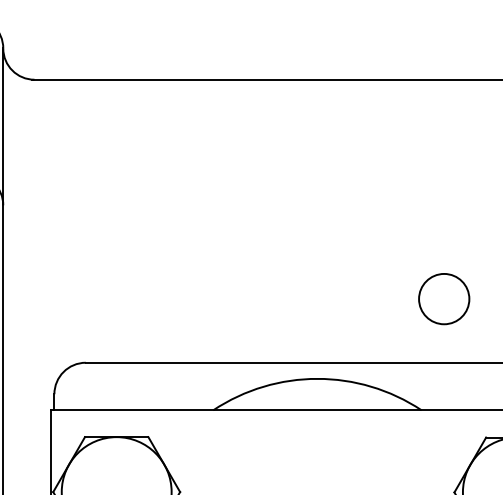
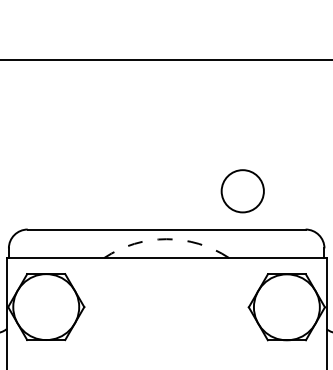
circle: (443, 299) -> (242, 191), size x1.4
arc: (317, 379) -> (166, 239), solid -> dashed

